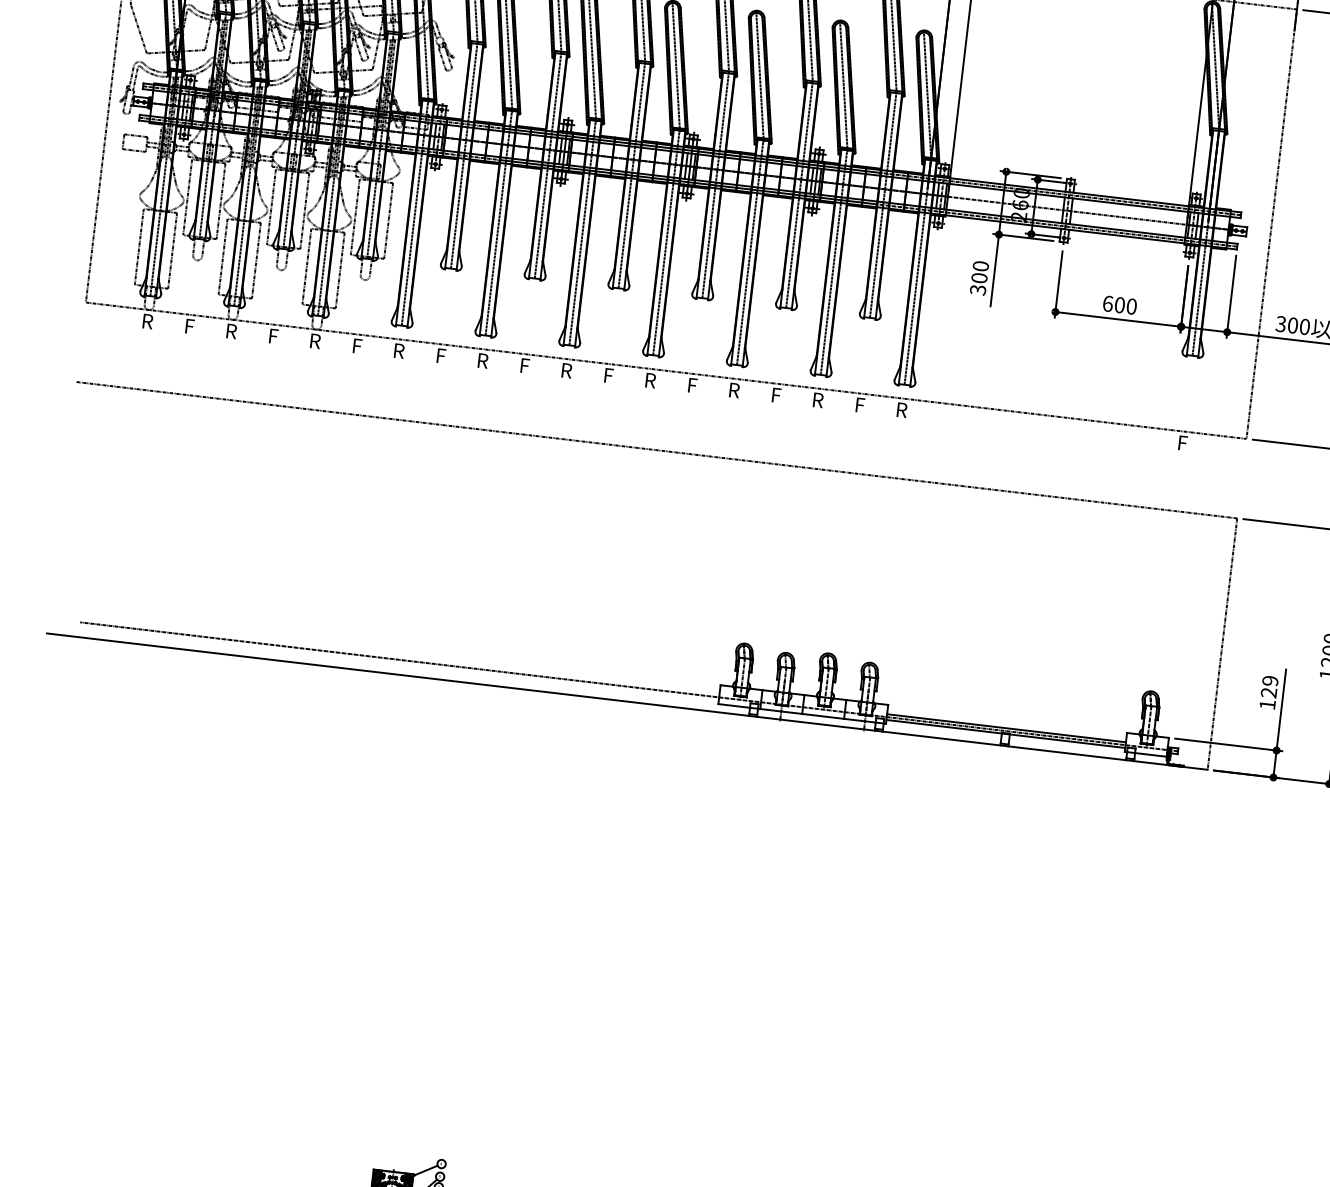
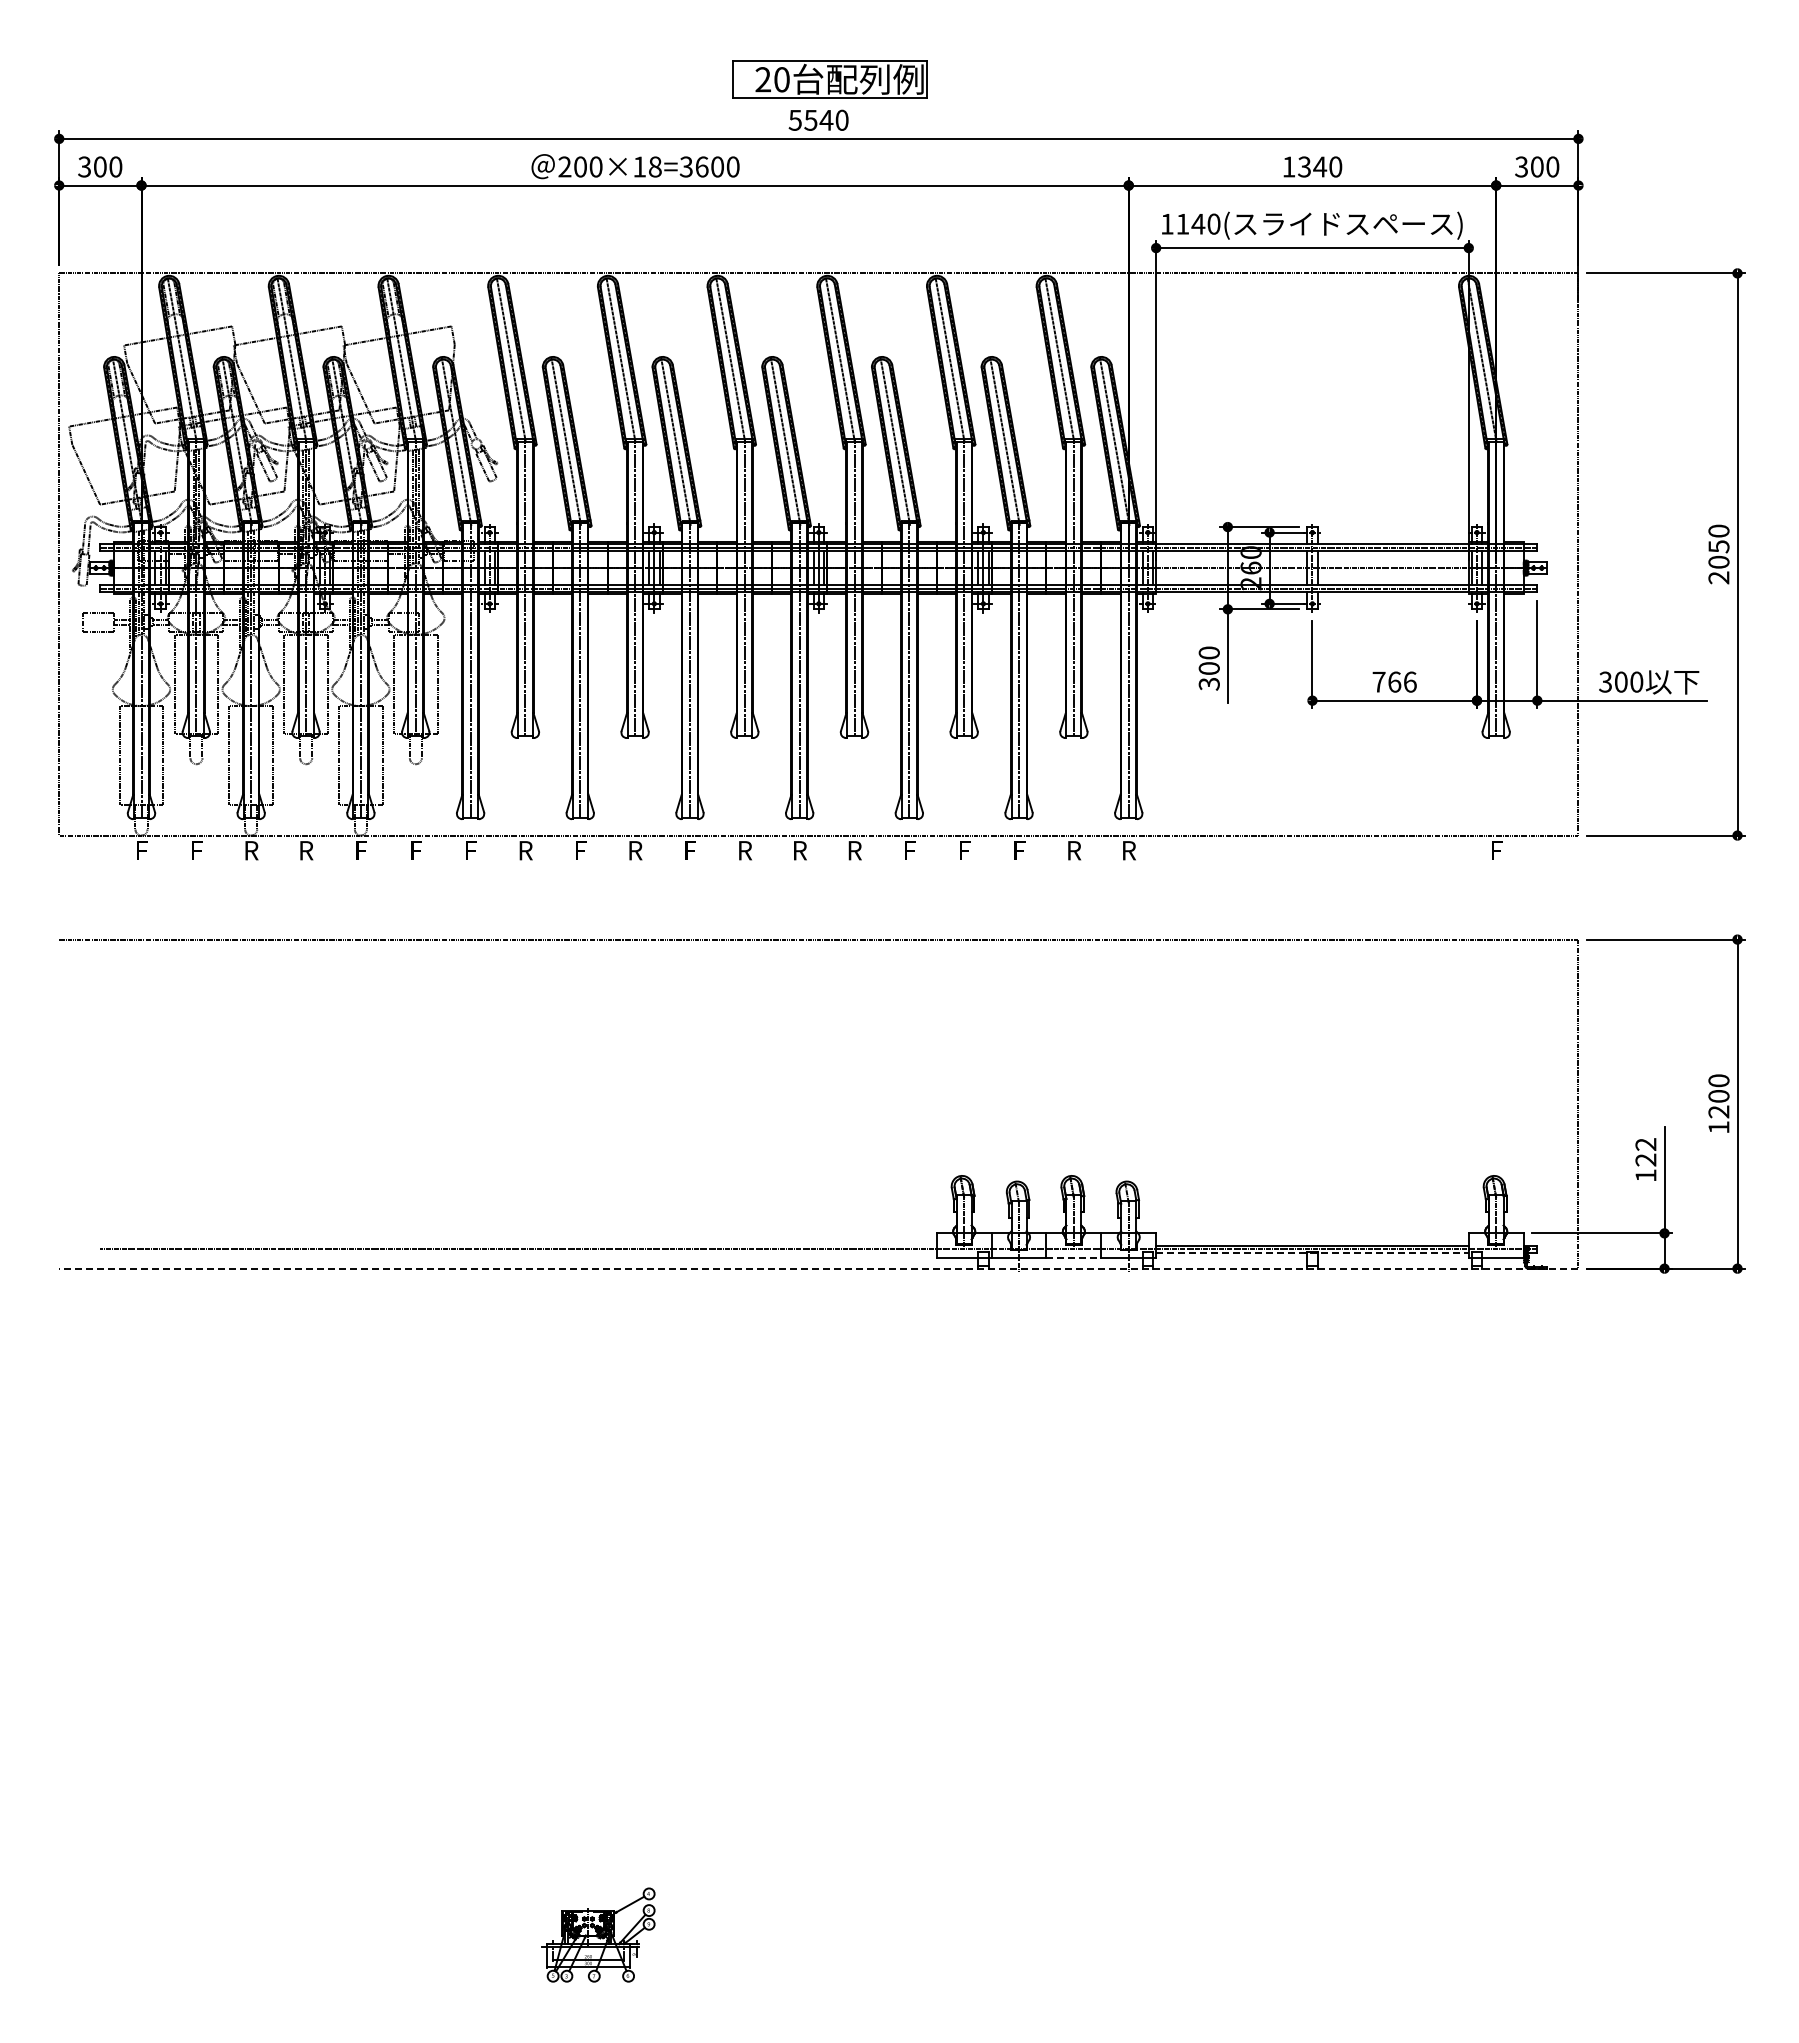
text: (1119, 304) -> (1394, 681), 600 -> 766
text: (147, 321) -> (141, 850), R -> F
text: (273, 336) -> (306, 850), F -> R
text: (315, 341) -> (361, 850), R -> F
text: (399, 350) -> (471, 850), R -> F
text: (440, 355) -> (525, 850), F -> R
text: (482, 360) -> (580, 850), R -> F
text: (524, 365) -> (635, 850), F -> R
text: (566, 370) -> (690, 850), R -> F
text: (608, 375) -> (745, 850), F -> R
text: (692, 385) -> (854, 850), F -> R
text: (734, 390) -> (909, 850), R -> F
text: (818, 400) -> (1019, 850), R -> F
text: (860, 405) -> (1074, 850), F -> R
text: (1270, 680) -> (1645, 1144), 129 -> 122
line: (627, 701) -> (818, 1268), solid -> dashed
line: (823, 716) -> (1074, 1258), solid -> dashed
line: (1005, 734) -> (1312, 1253), solid -> dashed

